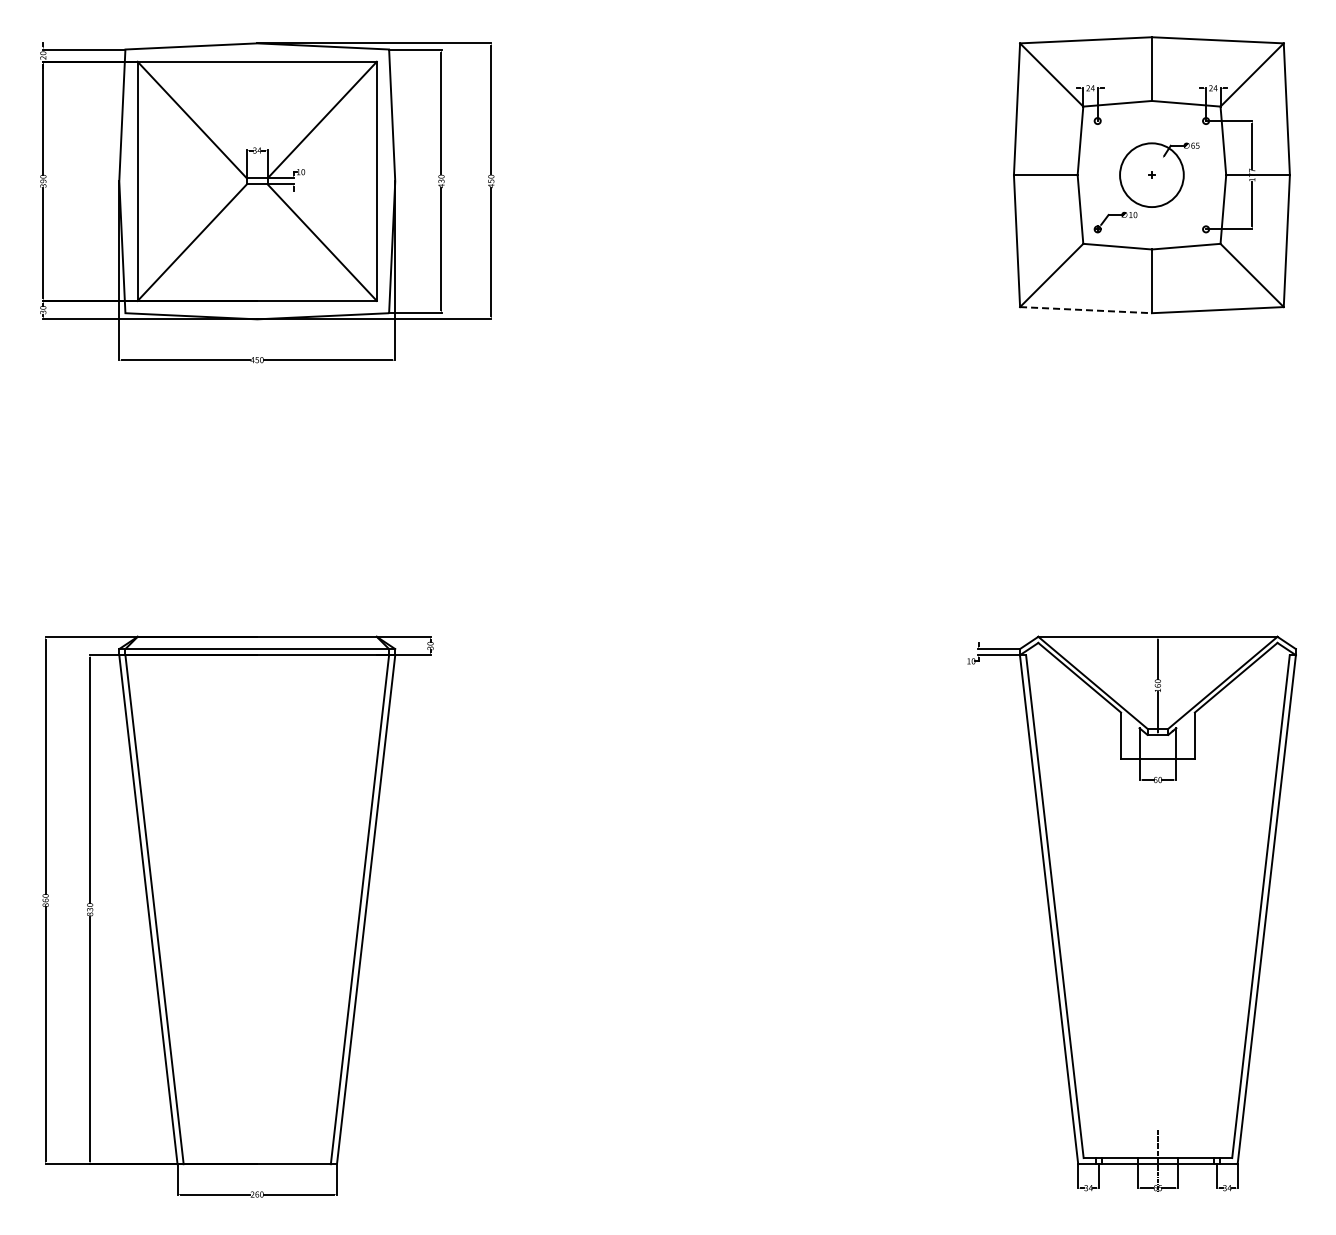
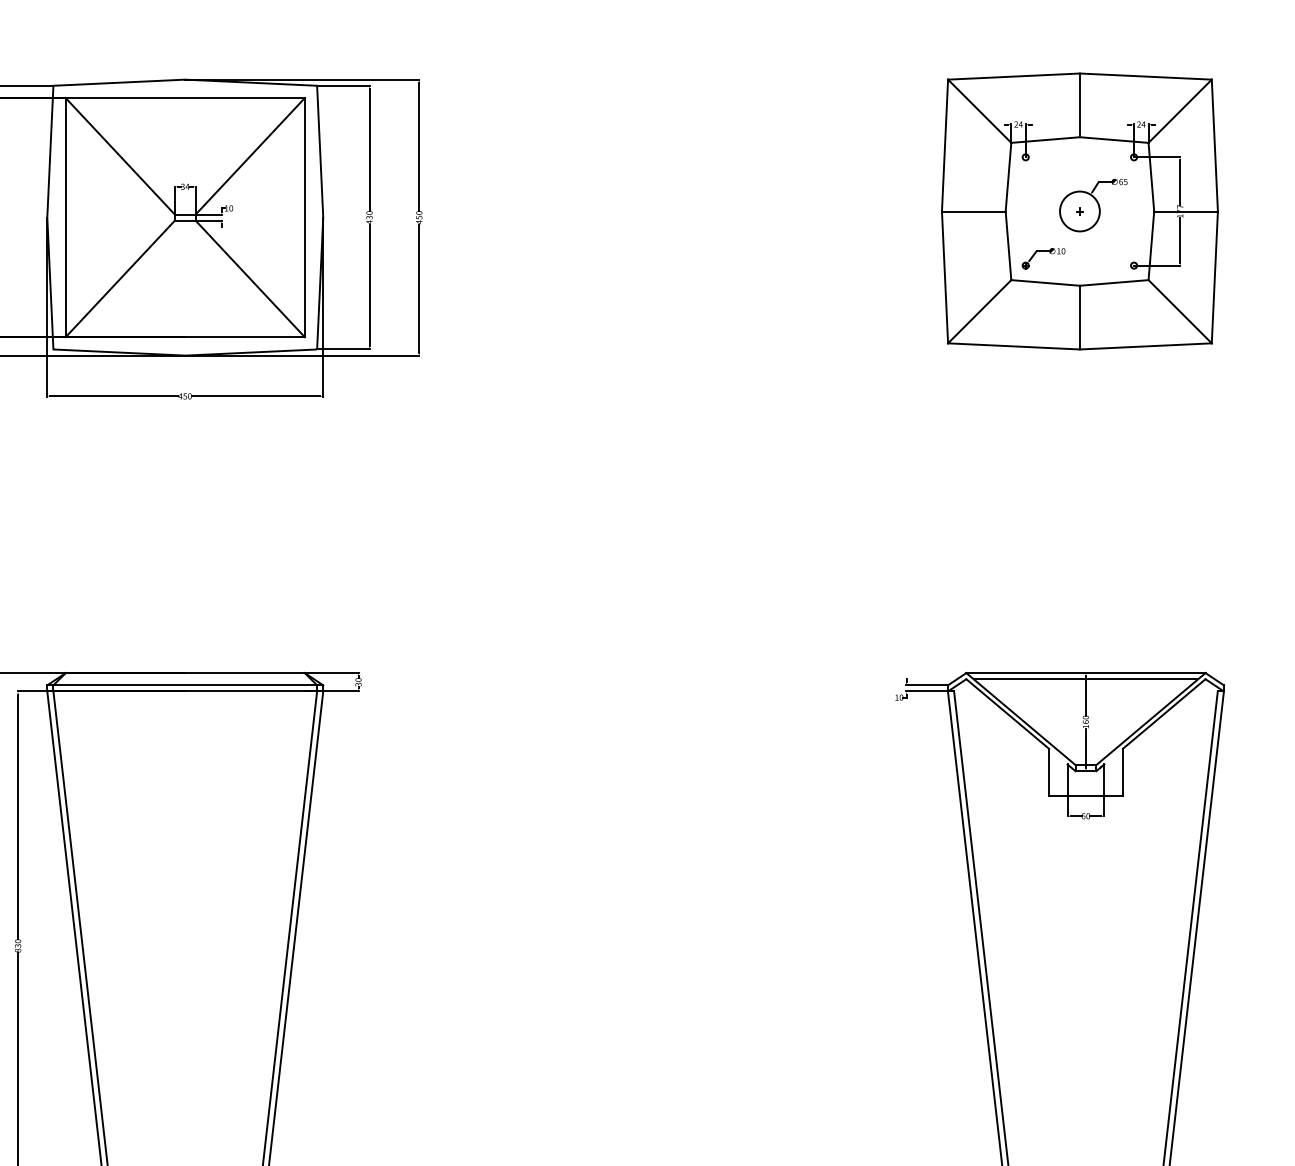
circle: (1151, 175) -> (1079, 211), size x0.62
line: (1086, 310) -> (1014, 346), dashed -> solid
line: (1157, 642) -> (1085, 678), added

